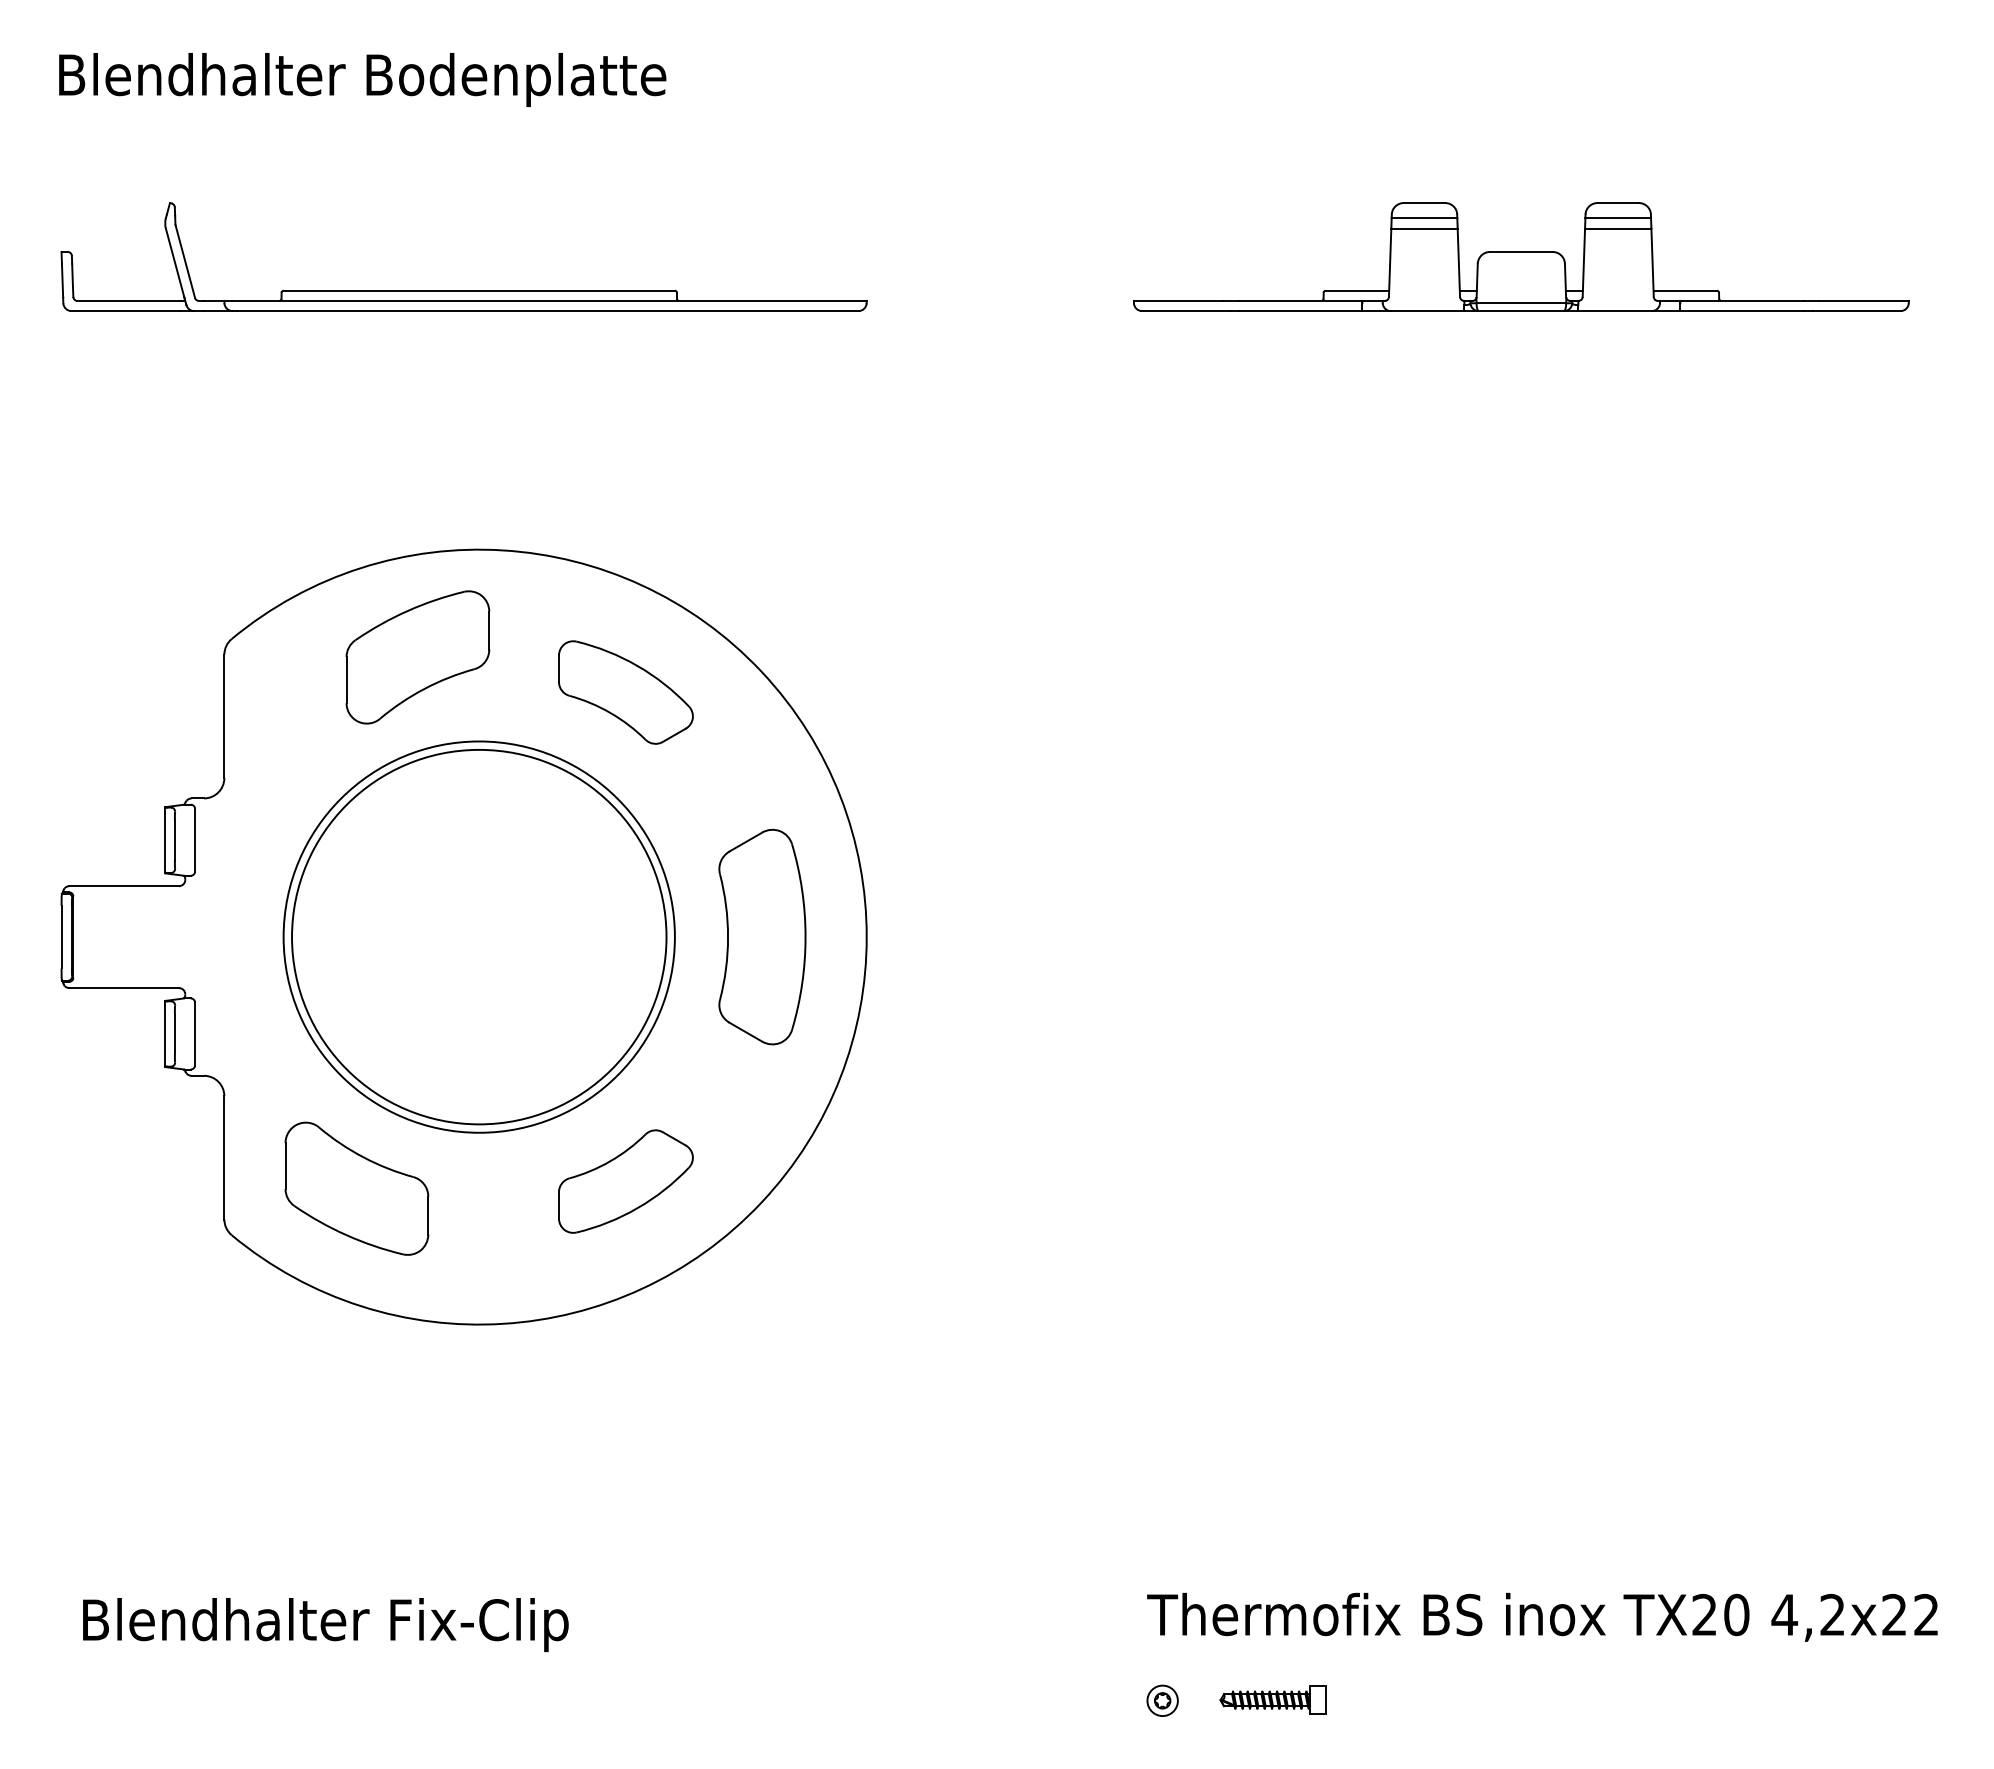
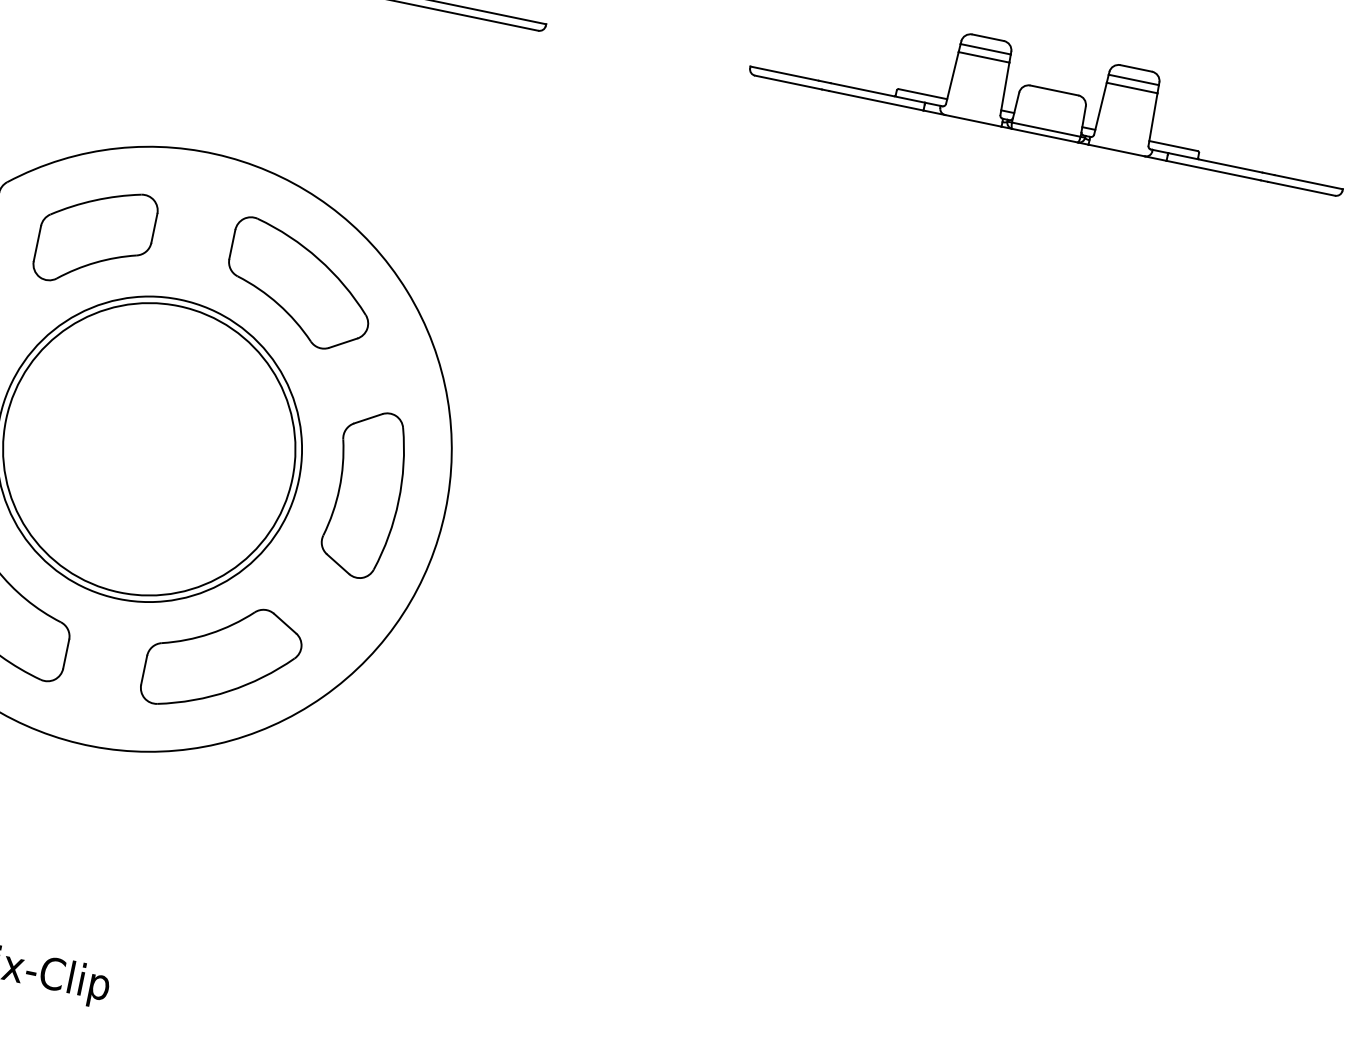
part: (417, 657) -> (95, 237), moved
part: (625, 692) -> (299, 285), size x1.43
part: (625, 1181) -> (222, 659), size x1.43

